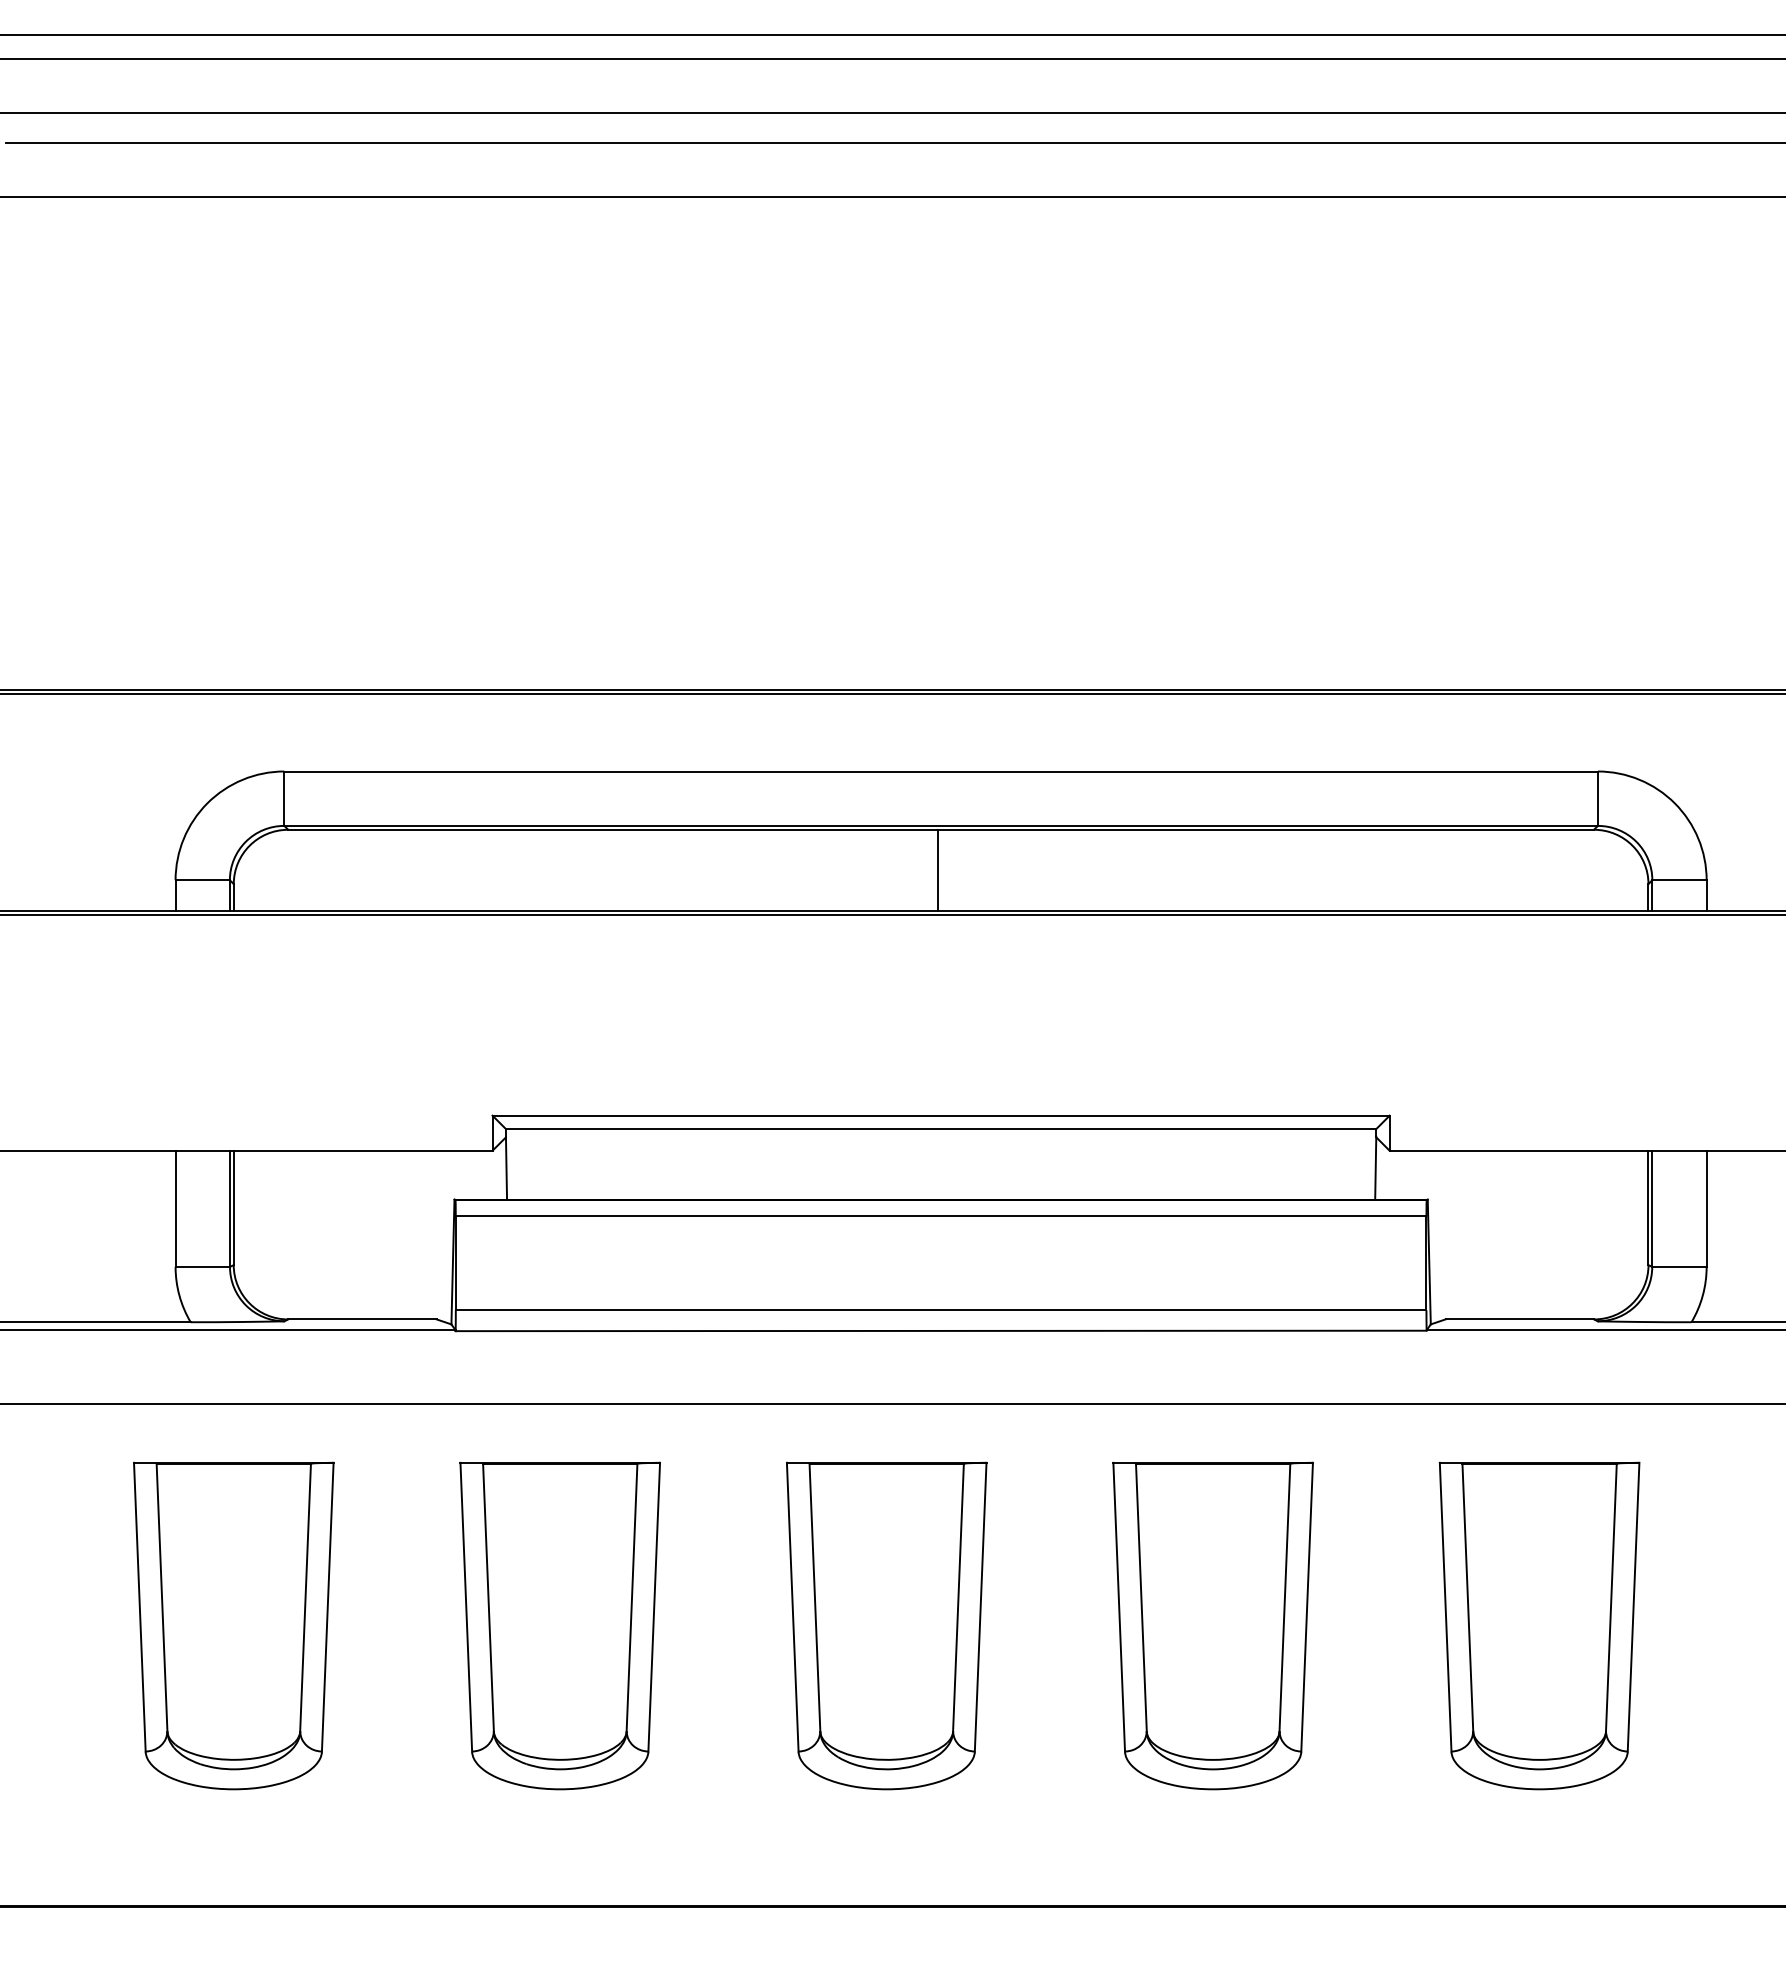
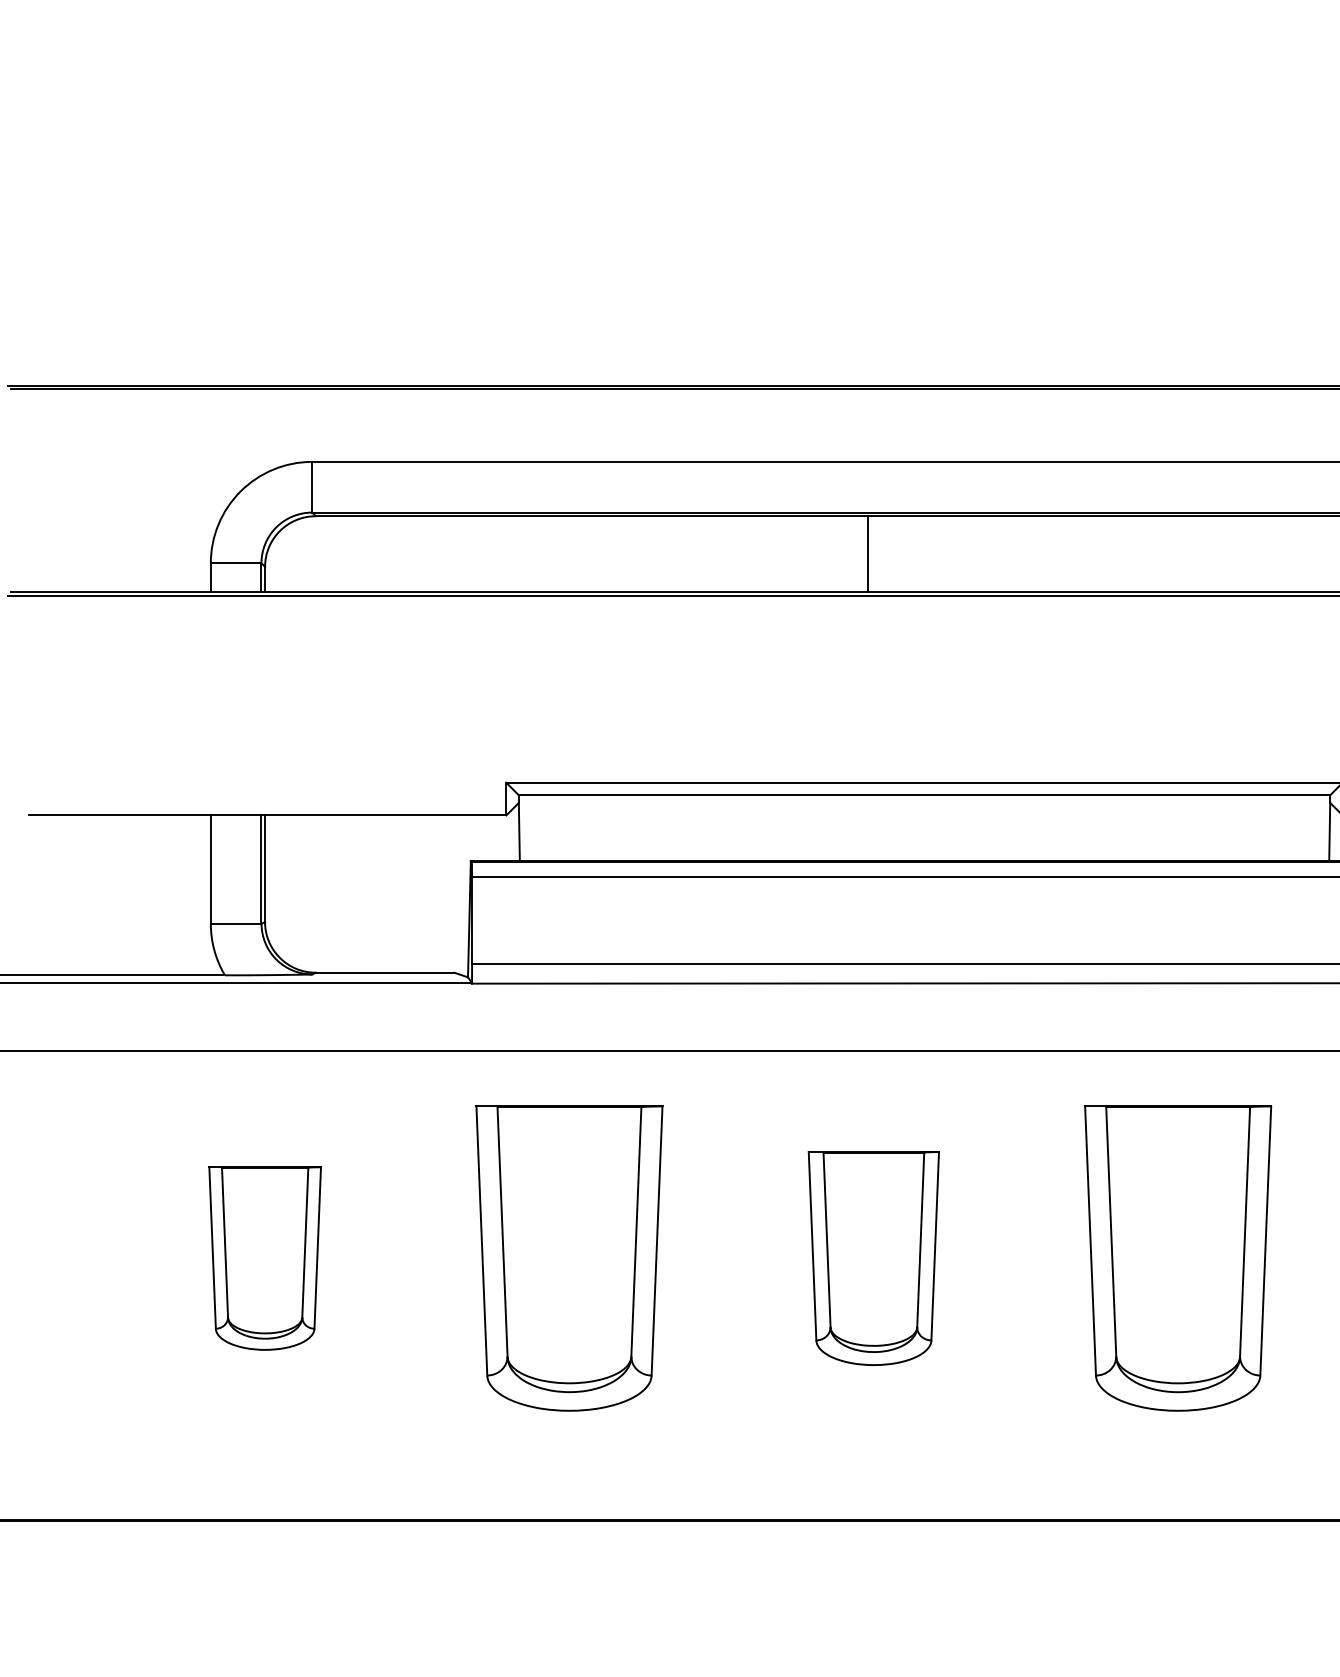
line: (938, 870) -> (868, 554), moved
part: (233, 1625) -> (264, 1258), size x0.6
part: (886, 1625) -> (873, 1258), size x0.7

